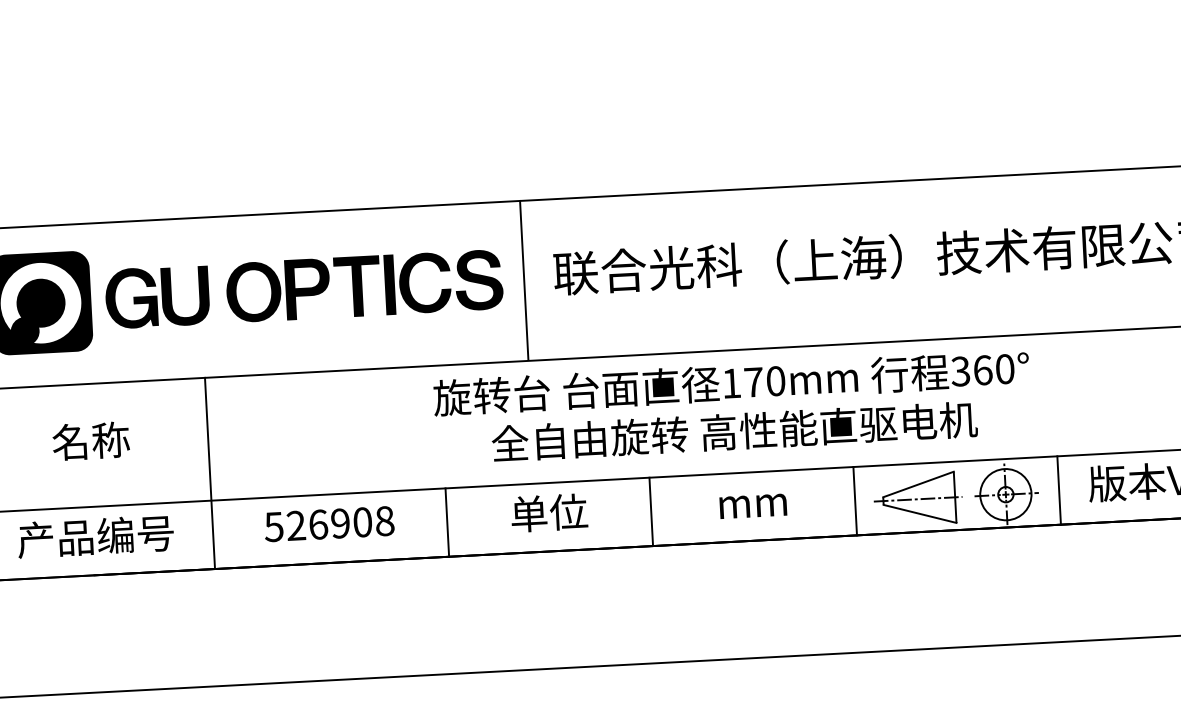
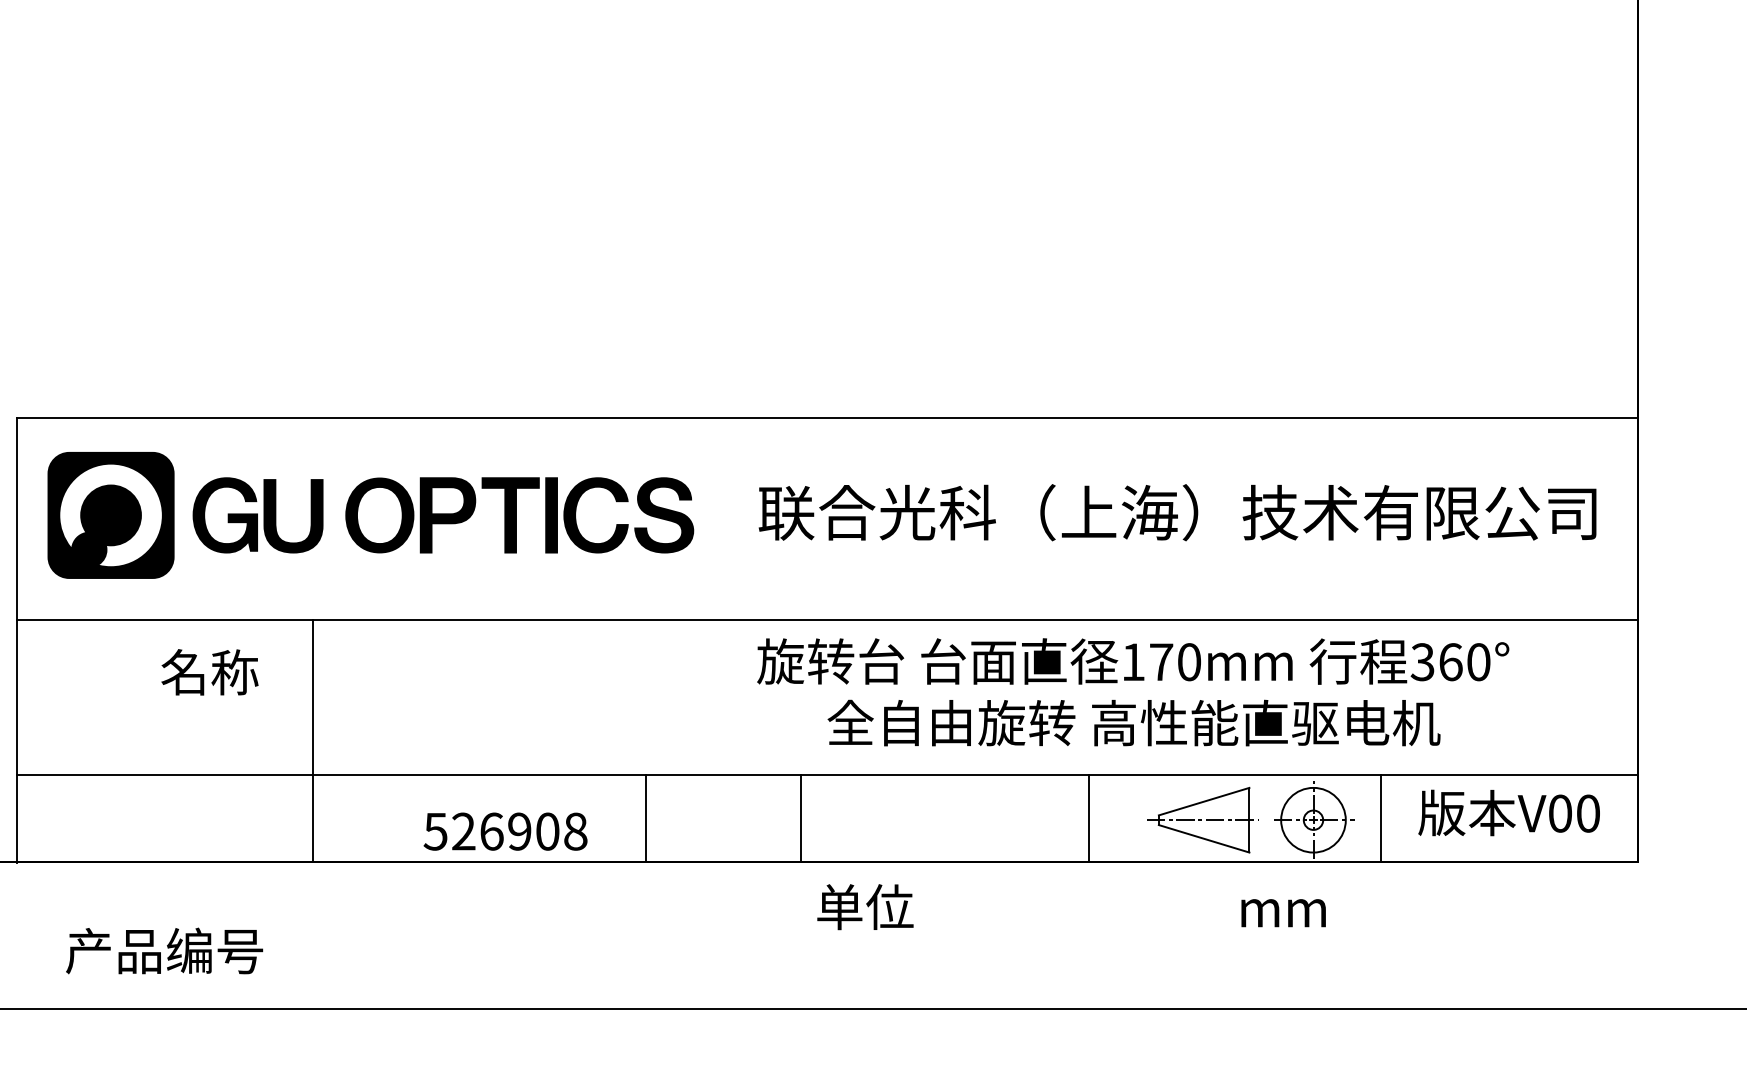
line: (524, 280) -> (721, 518), removed
text: (732, 407) -> (1133, 692), moved
text: (90, 441) -> (209, 672), moved
line: (855, 501) -> (1089, 818), moved
text: (753, 506) -> (1283, 913), moved
line: (651, 511) -> (800, 818), moved
text: (549, 513) -> (865, 907), moved
line: (447, 522) -> (646, 818), moved
text: (329, 524) -> (505, 831), moved
text: (95, 536) -> (164, 950), moved

